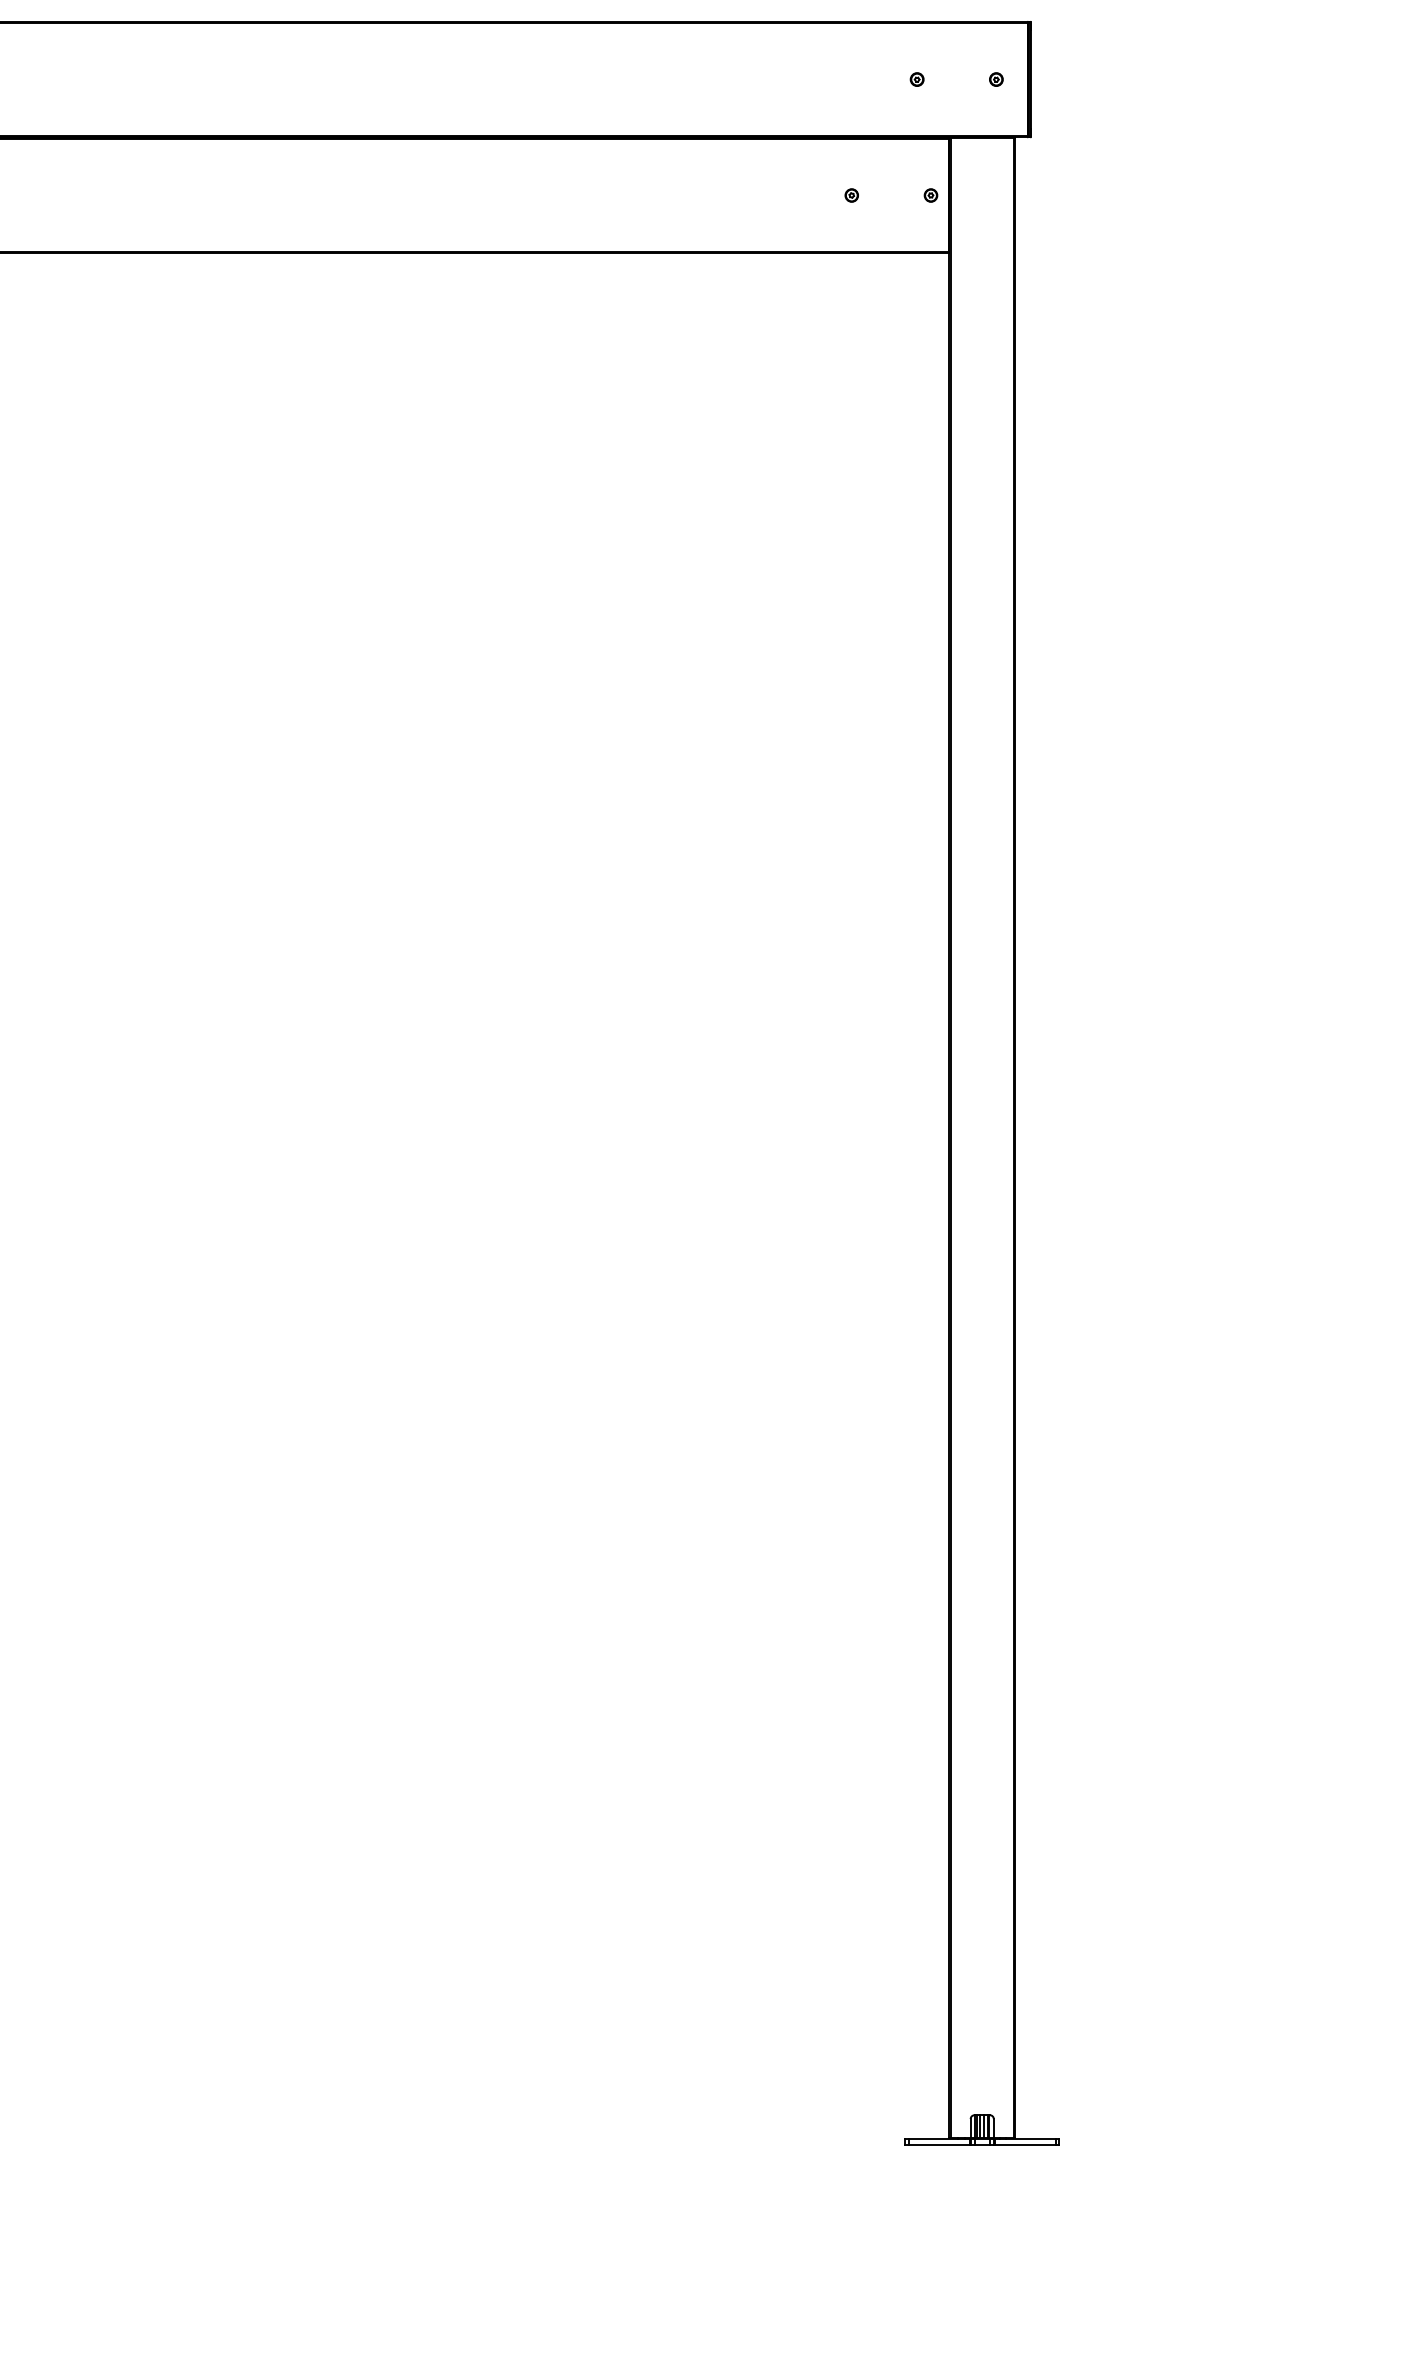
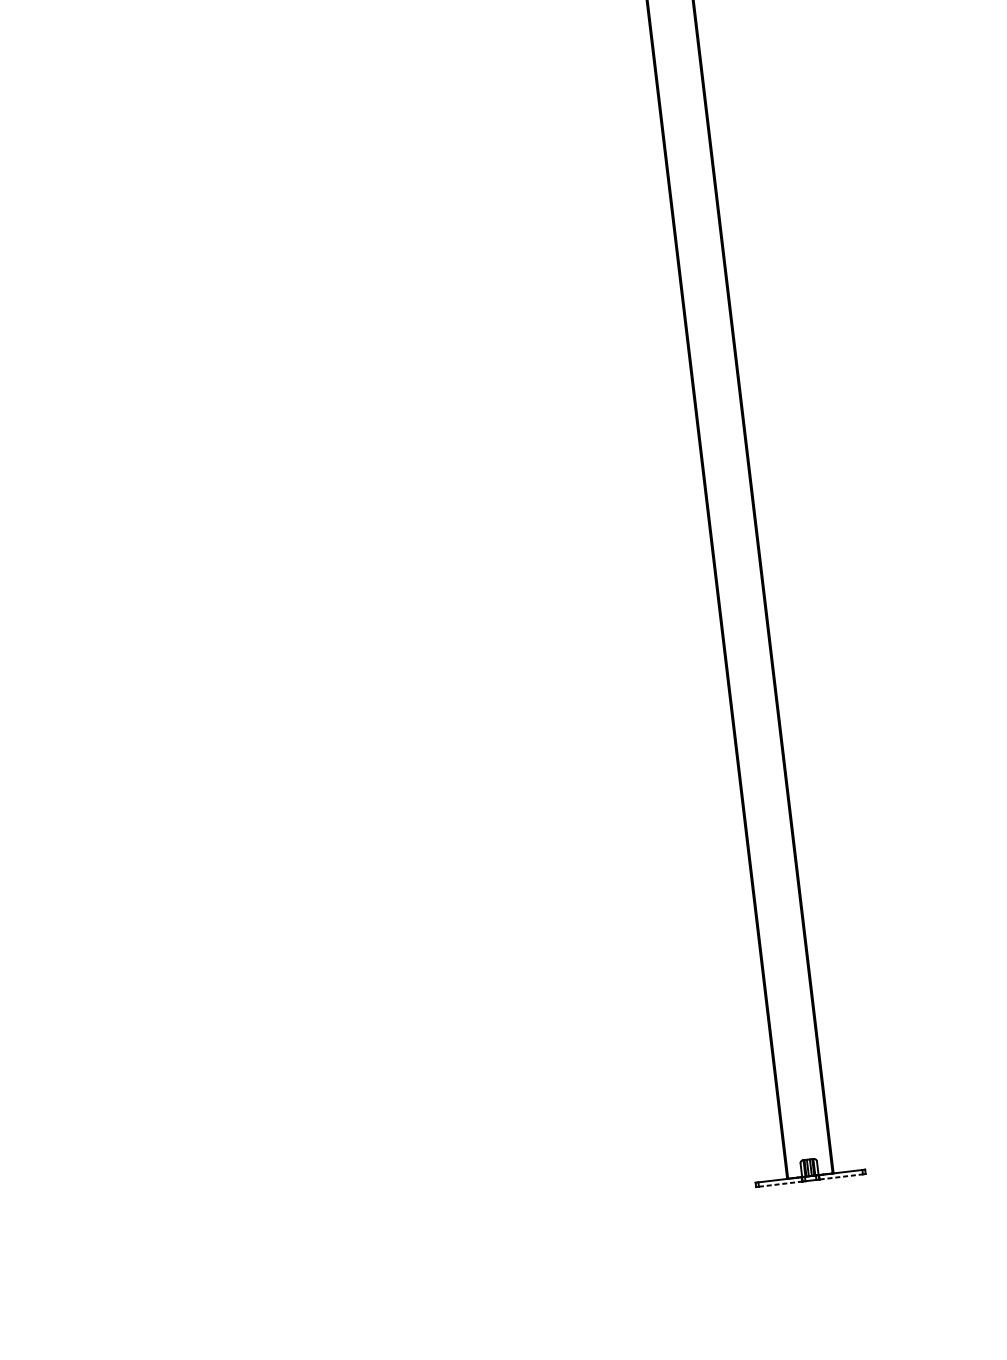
line: (939, 2144) -> (780, 1184), solid -> dashed
line: (1025, 2144) -> (841, 1176), solid -> dashed

